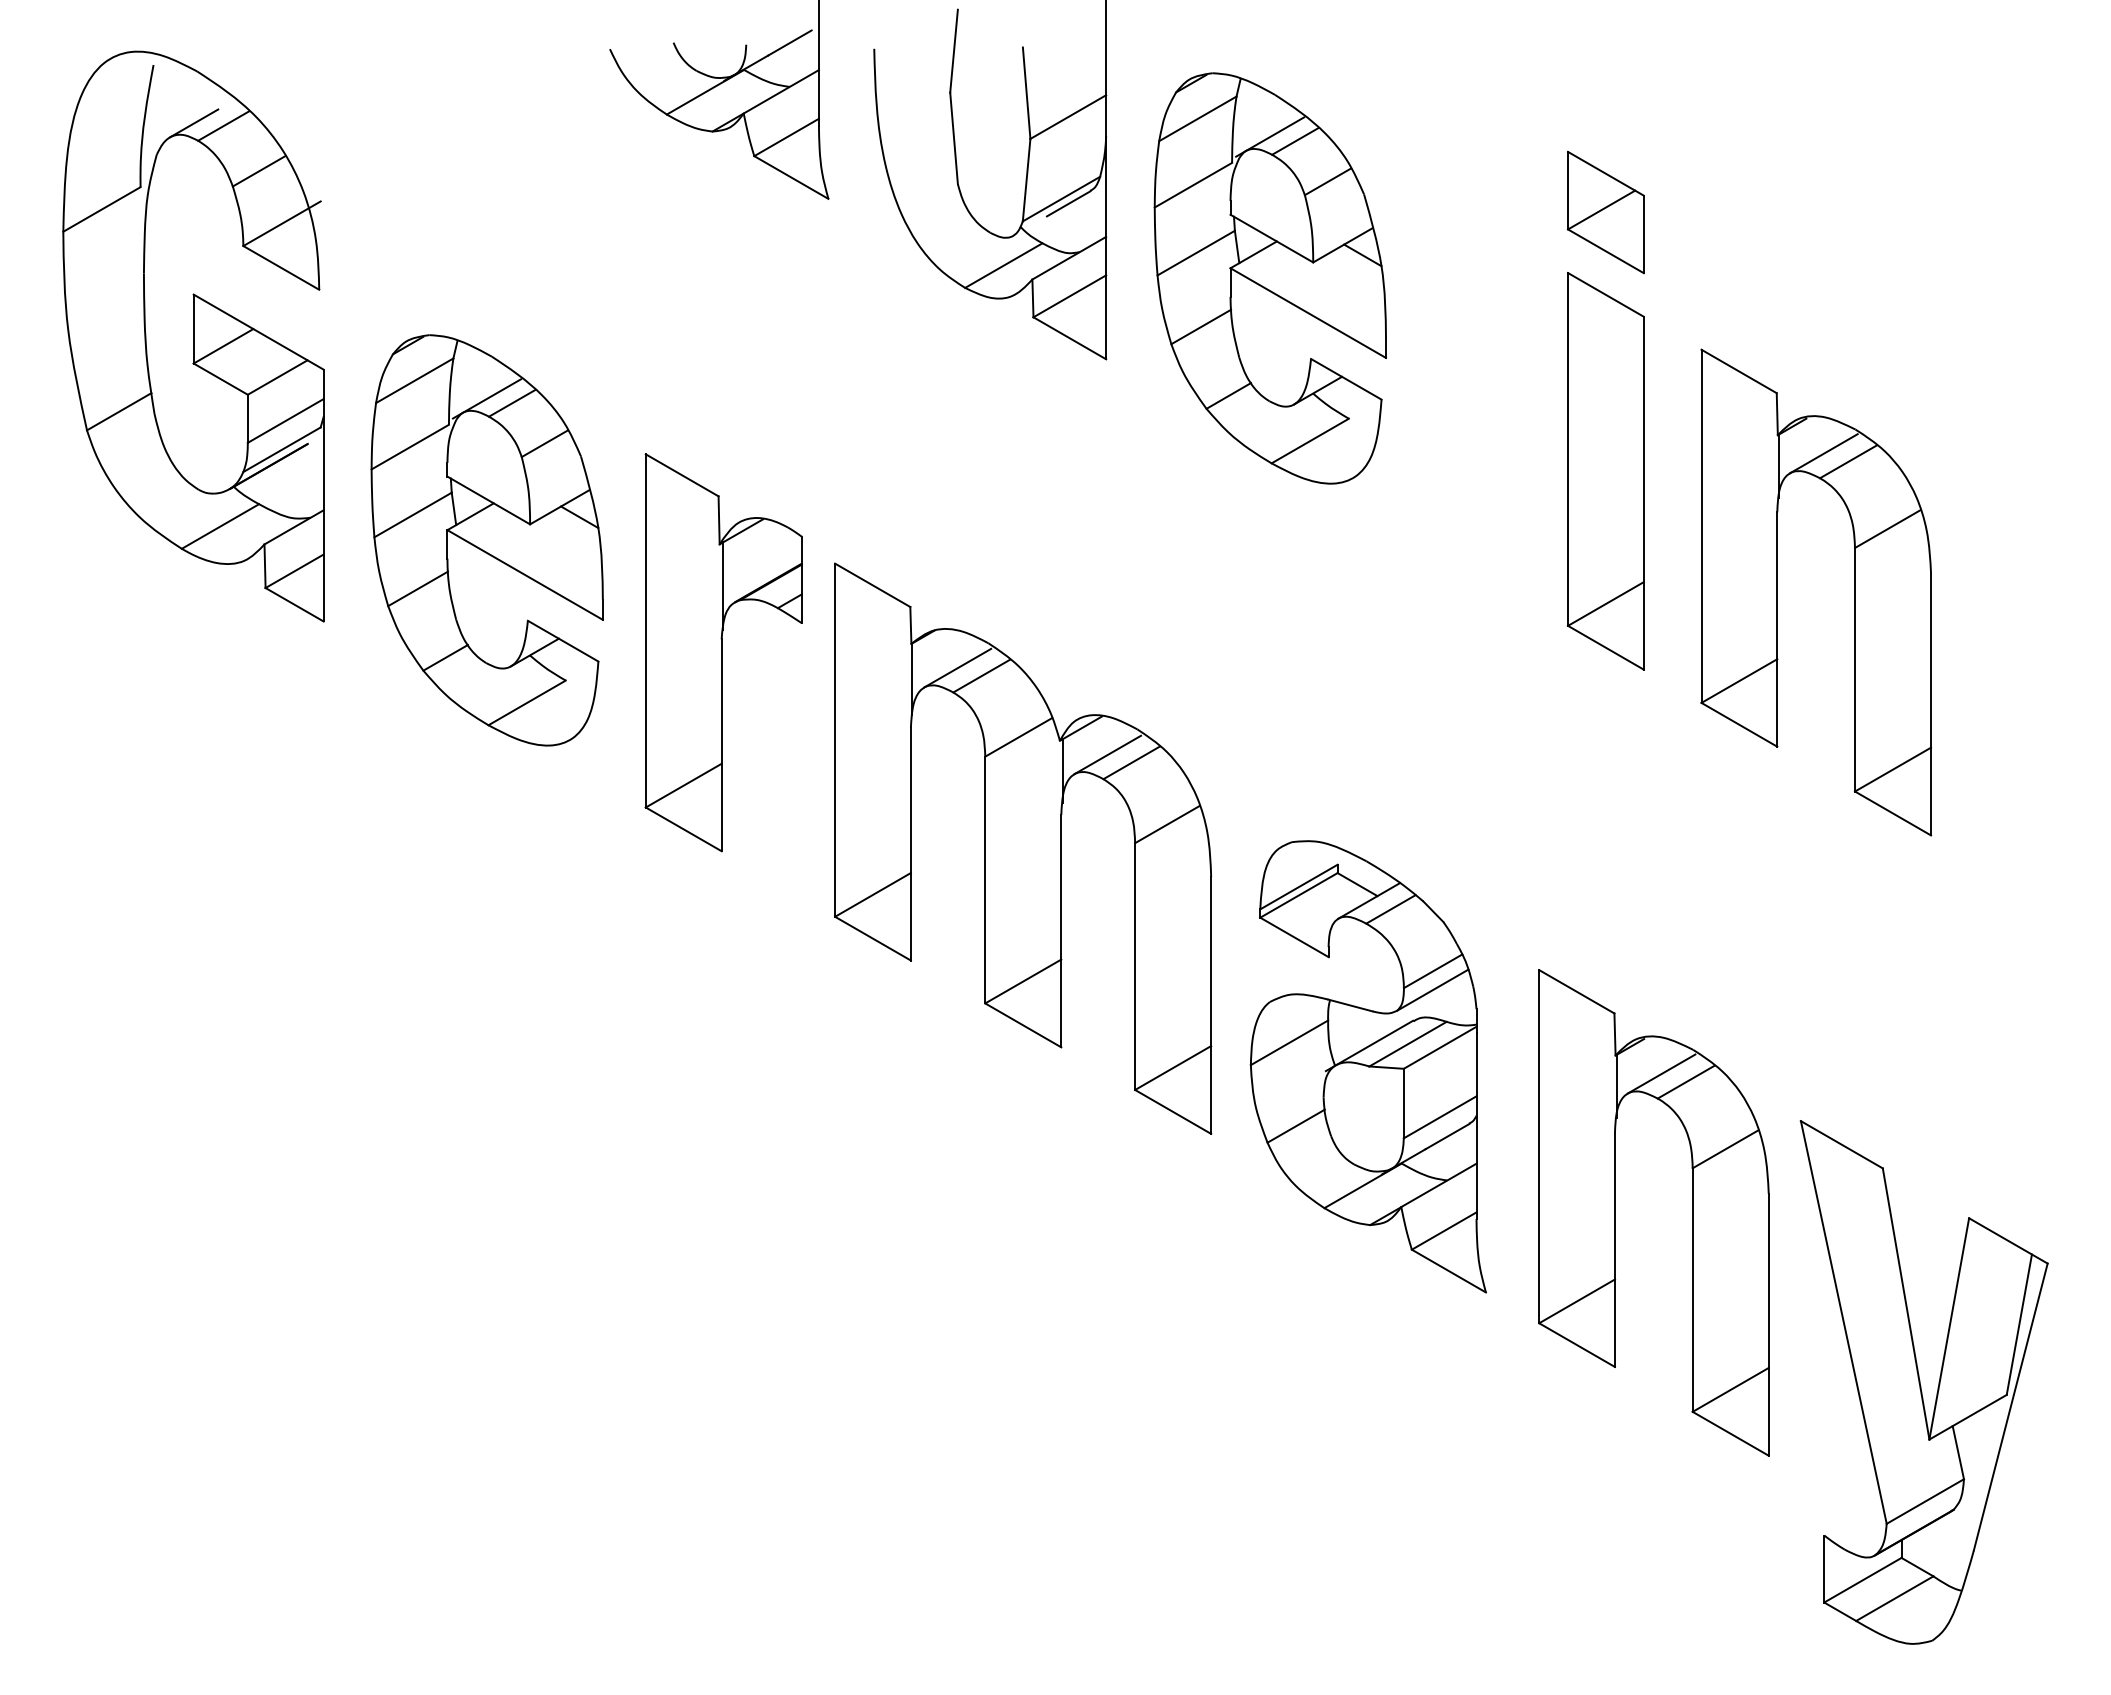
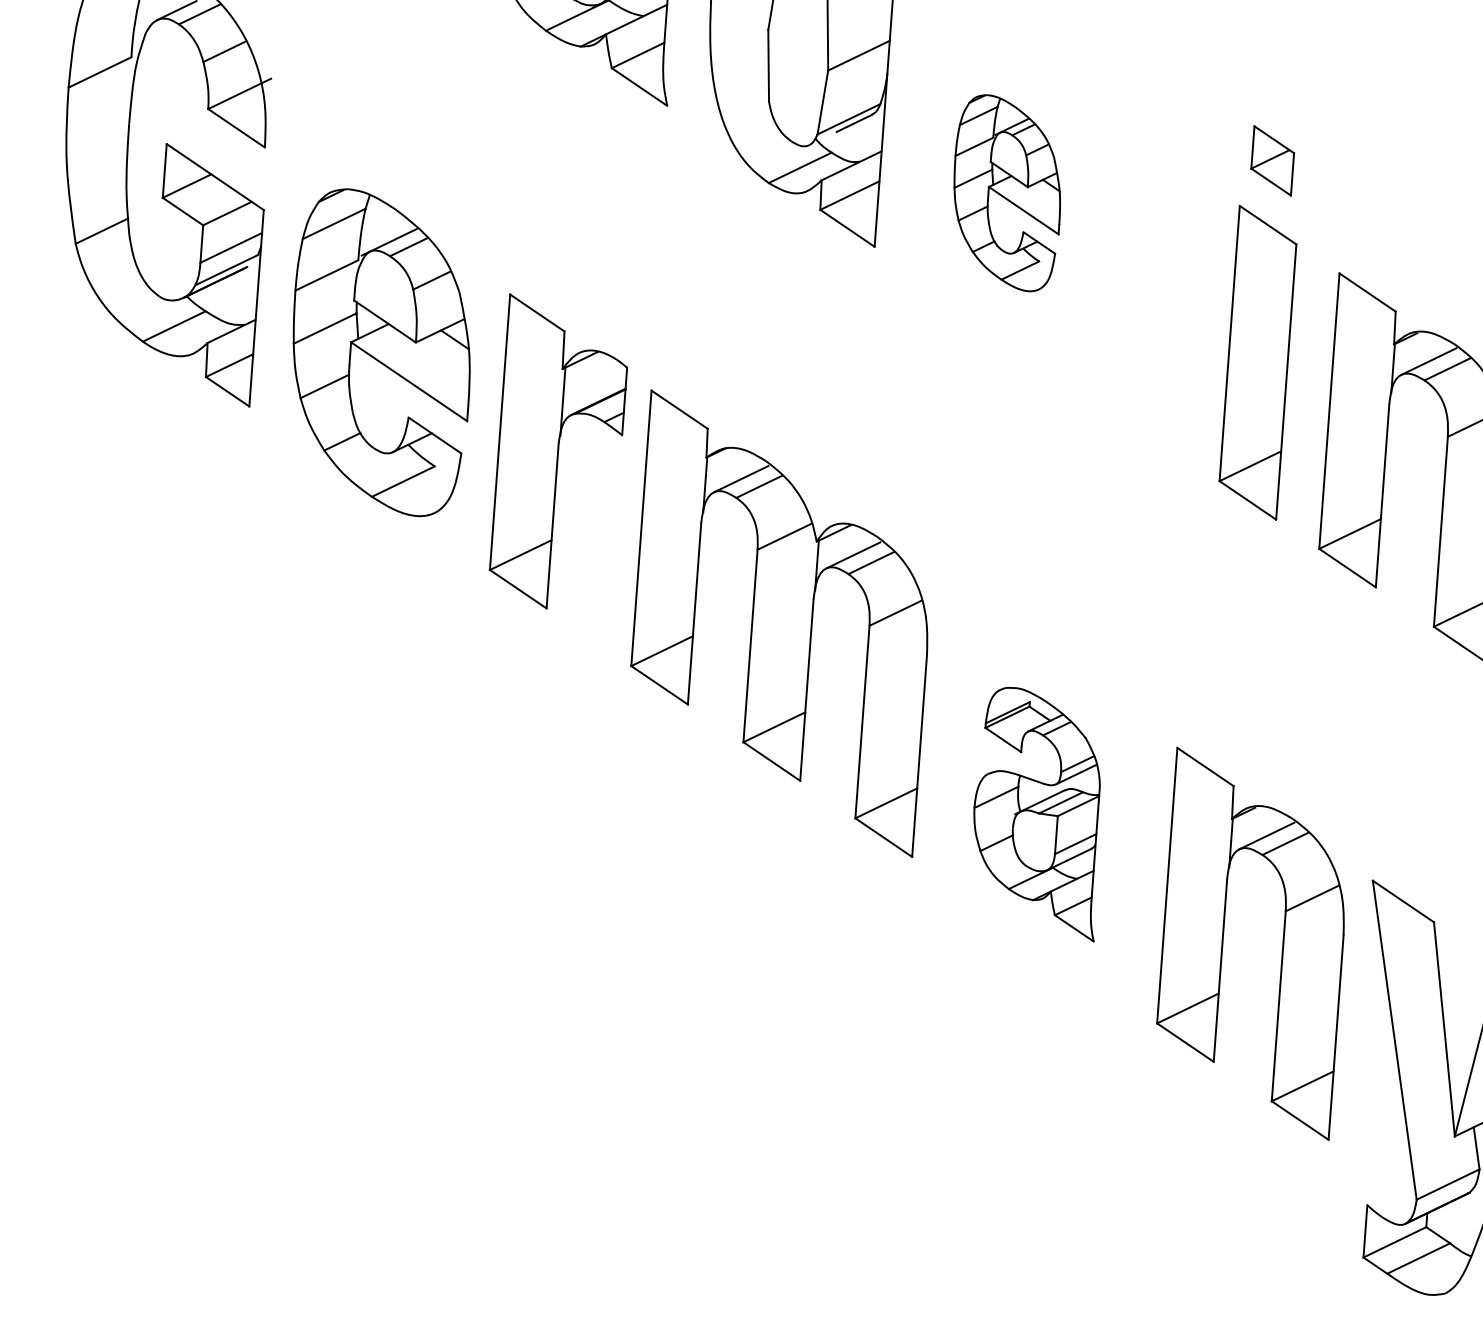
part: (1605, 212) -> (1272, 160), size x0.7
part: (1269, 278) -> (1006, 193), size x0.6
part: (1367, 1066) -> (1037, 813), size x0.7

